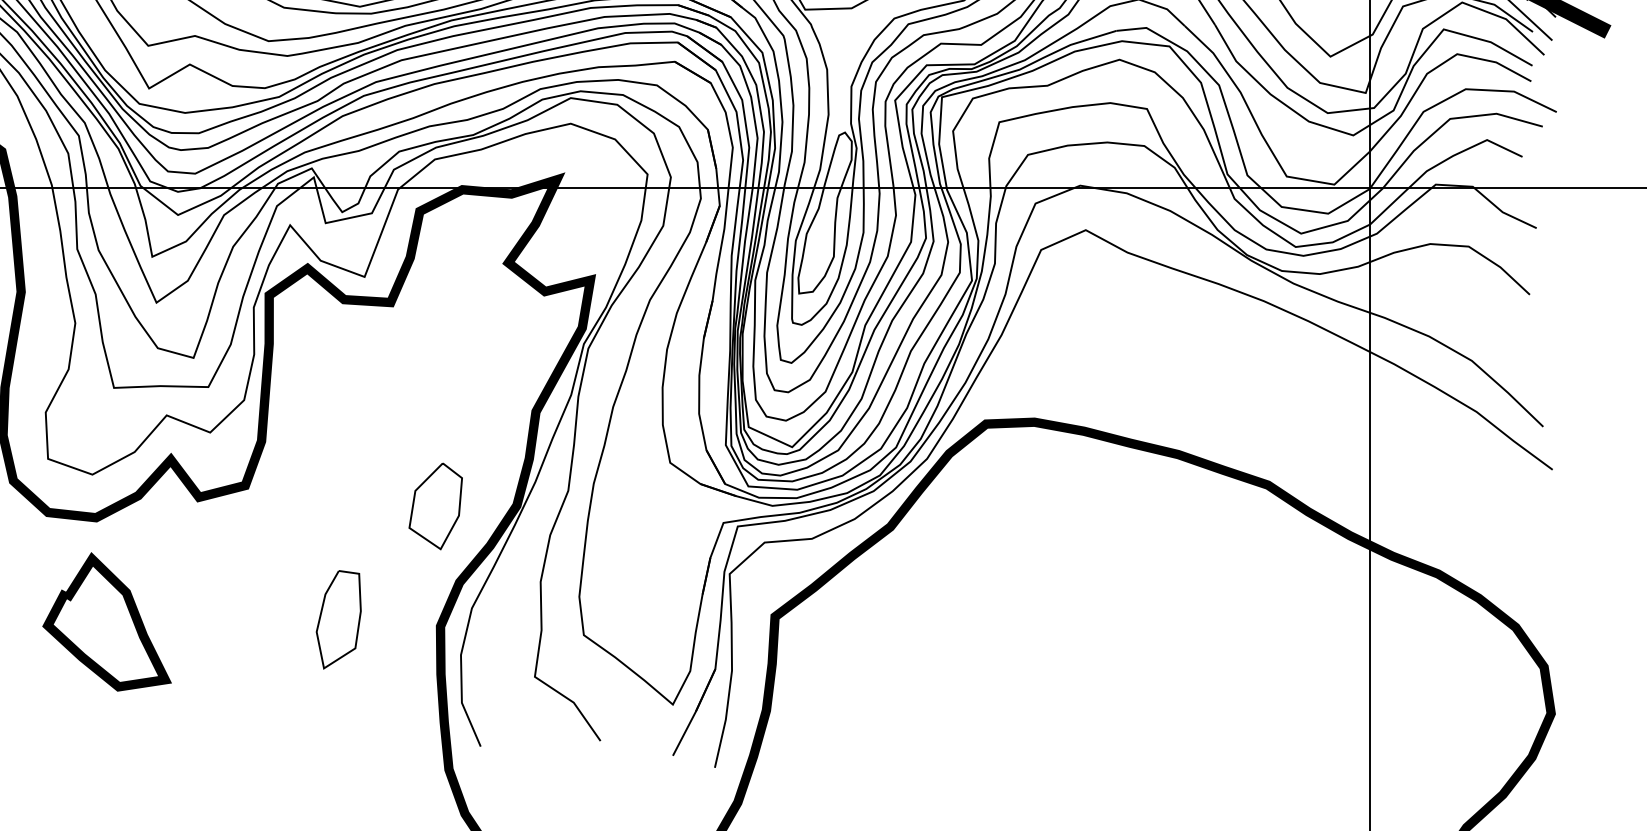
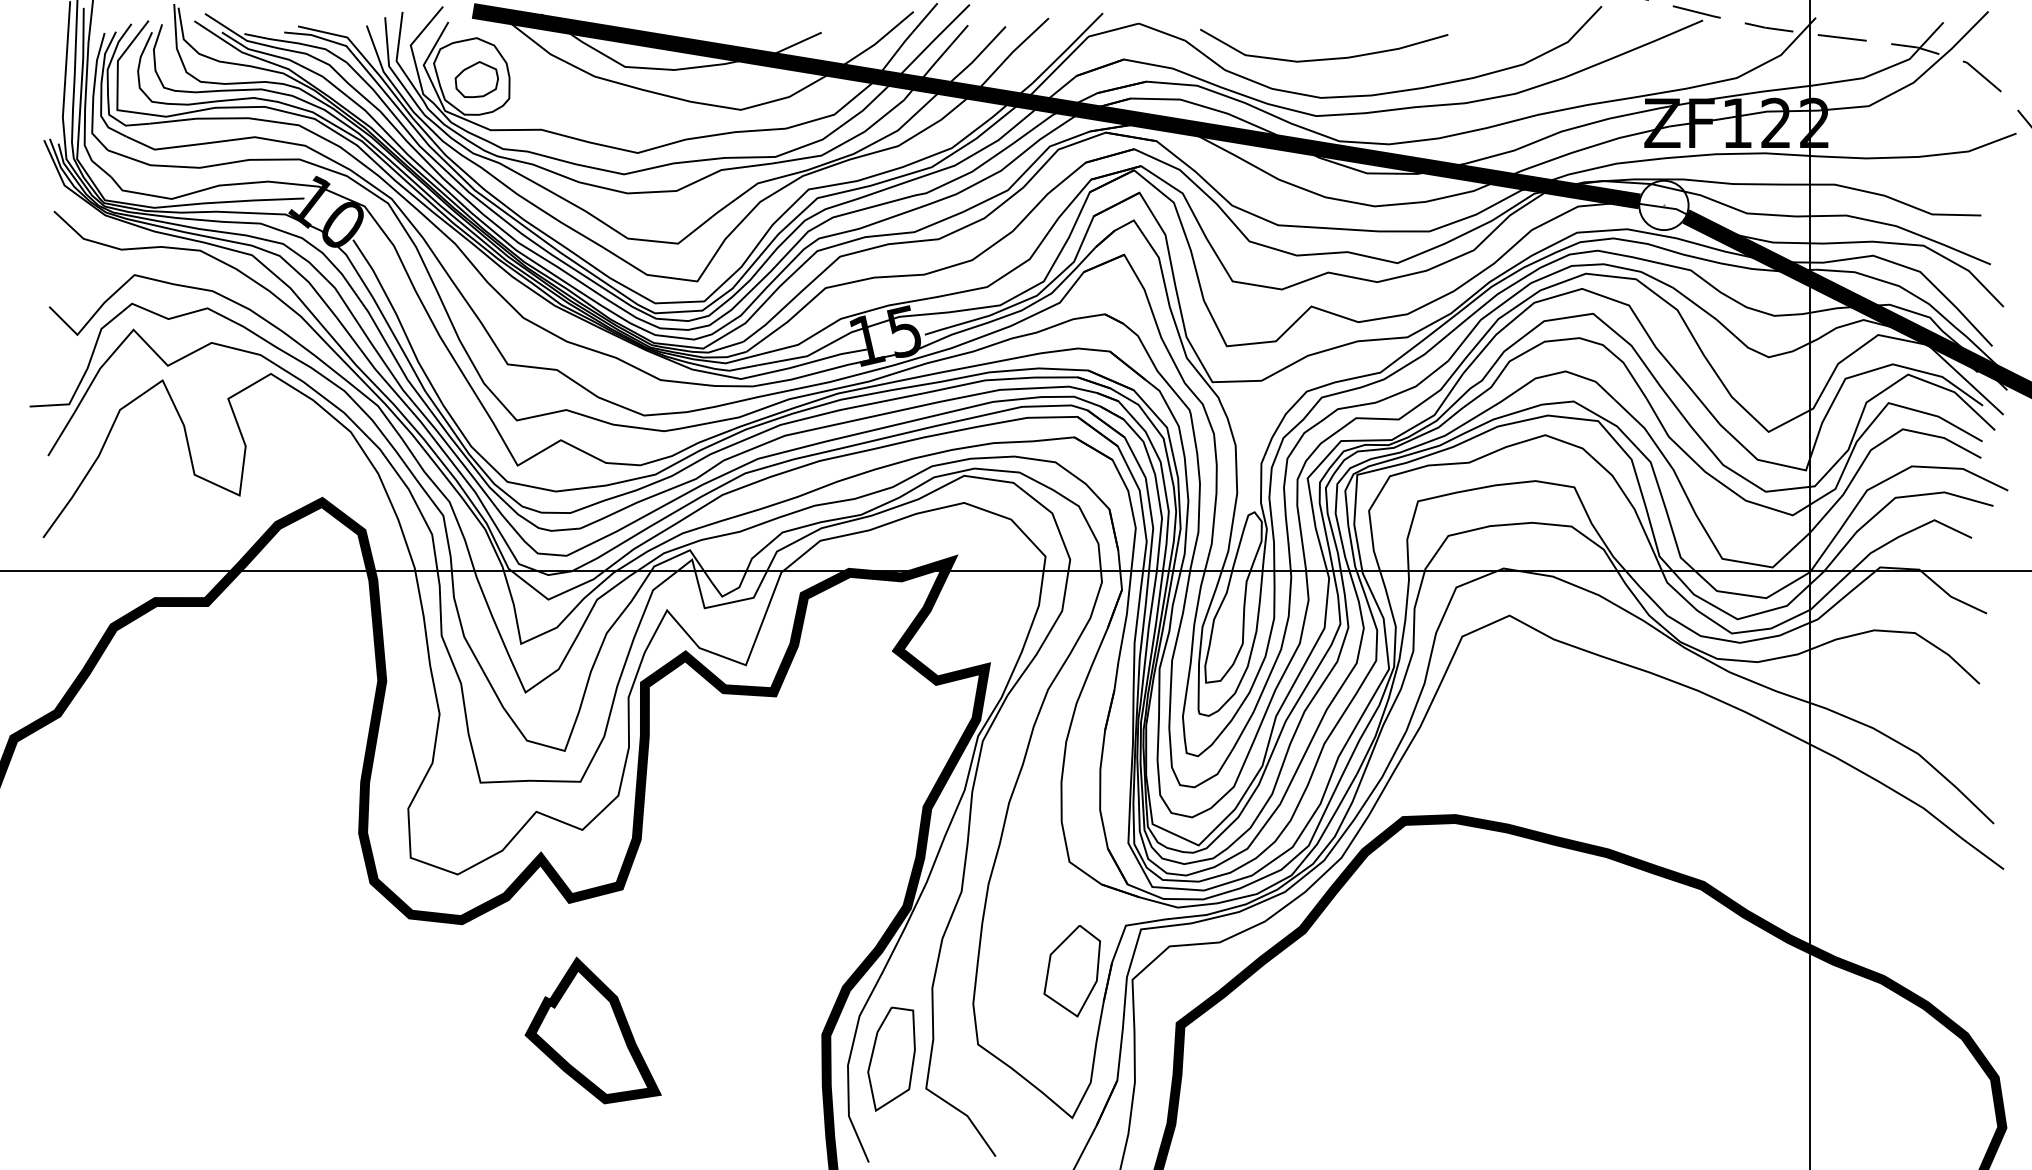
part: (435, 506) -> (1071, 971), moved
curve: (128, 610) -> (615, 1018), moved
part: (338, 619) -> (891, 1058), moved

